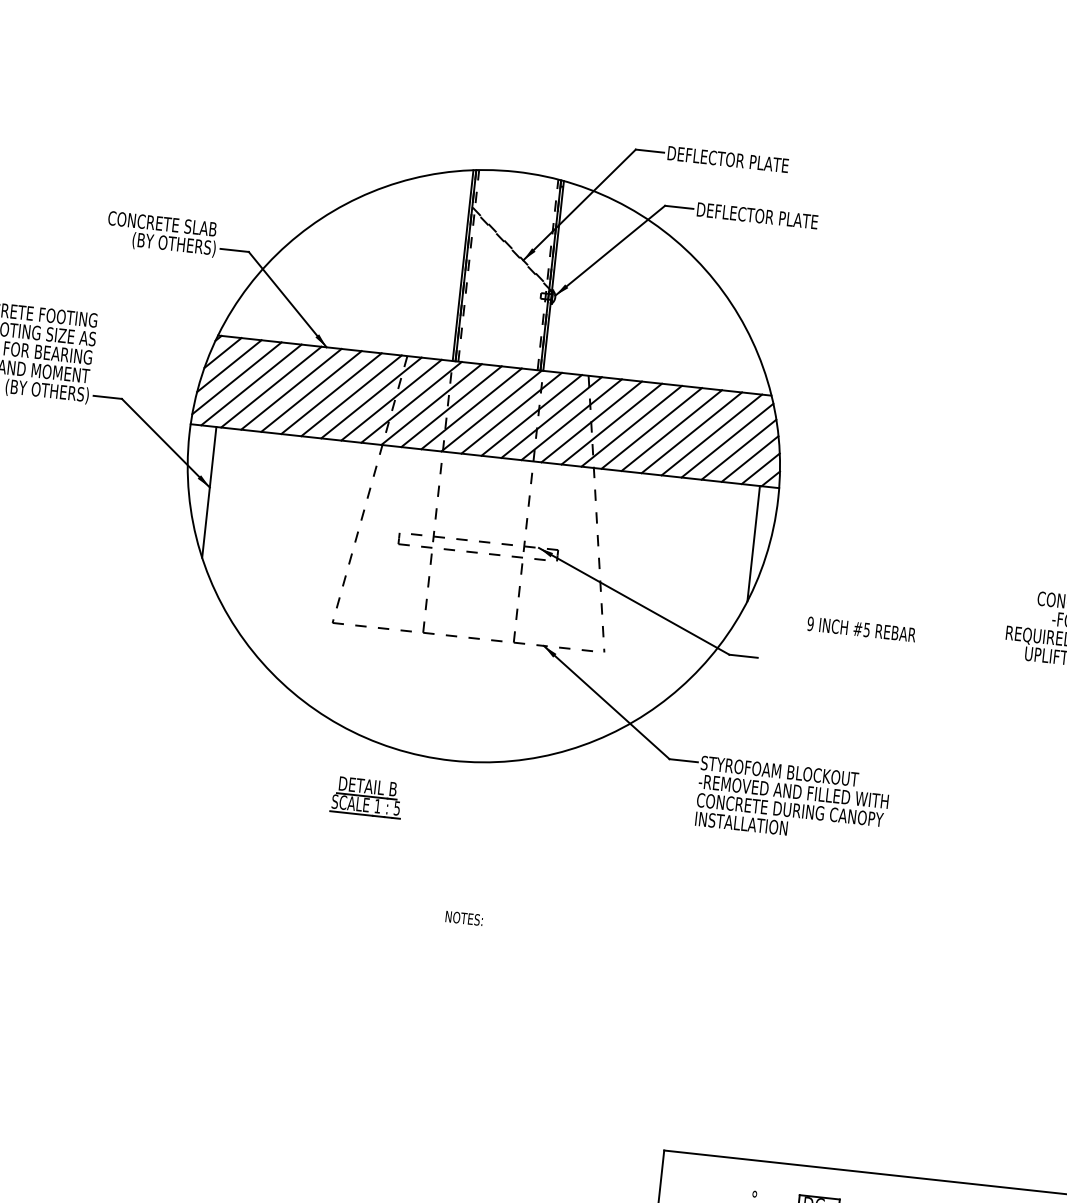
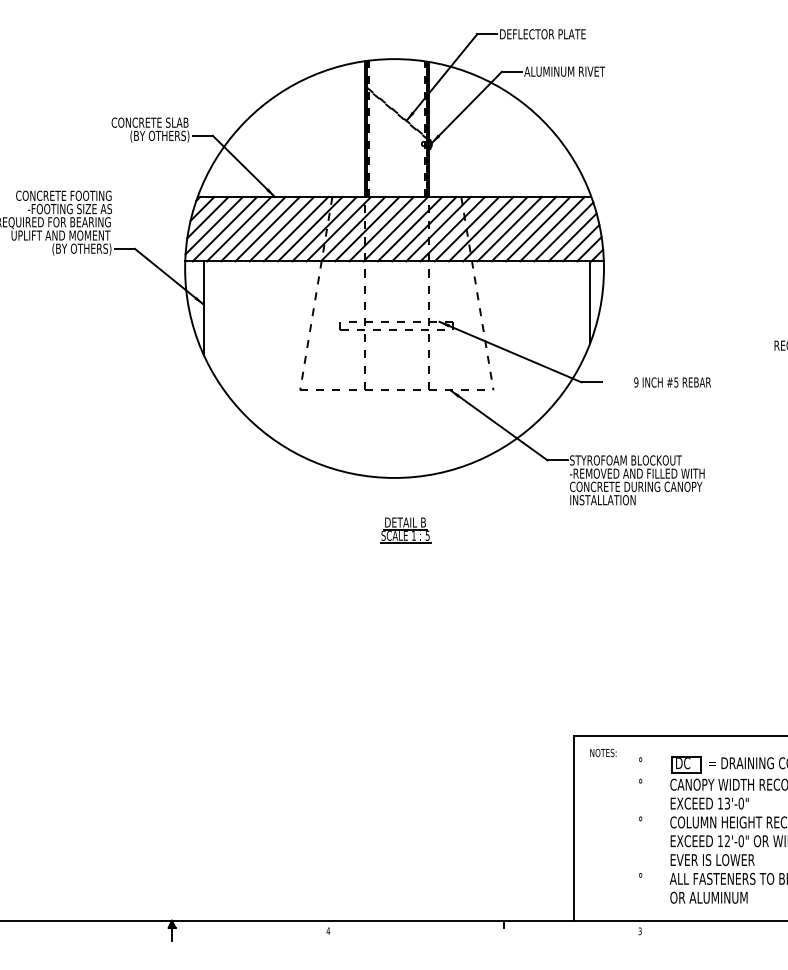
text: (757, 215) -> (567, 71), DEFLECTOR PLATE -> ALUMINUM RIVET
text: (861, 629) -> (672, 382), moved
part: (366, 797) -> (405, 530), moved
text: (464, 917) -> (603, 752), moved

